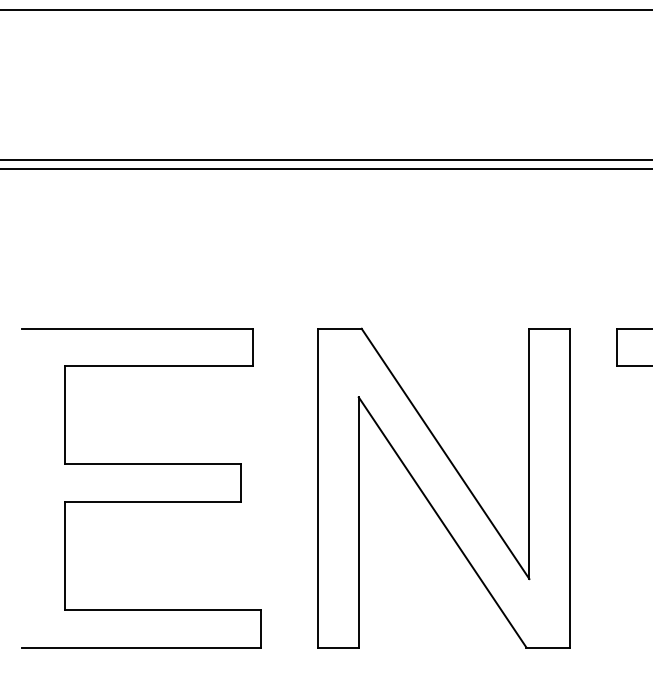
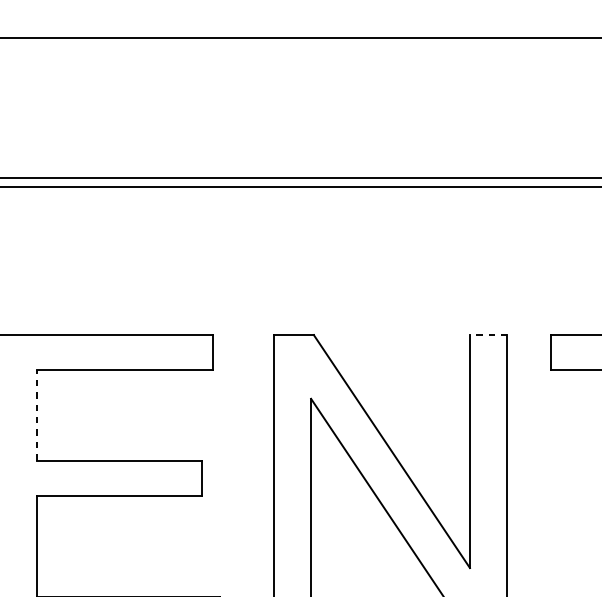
line: (549, 328) -> (488, 334), solid -> dashed
line: (64, 415) -> (37, 415), solid -> dashed

